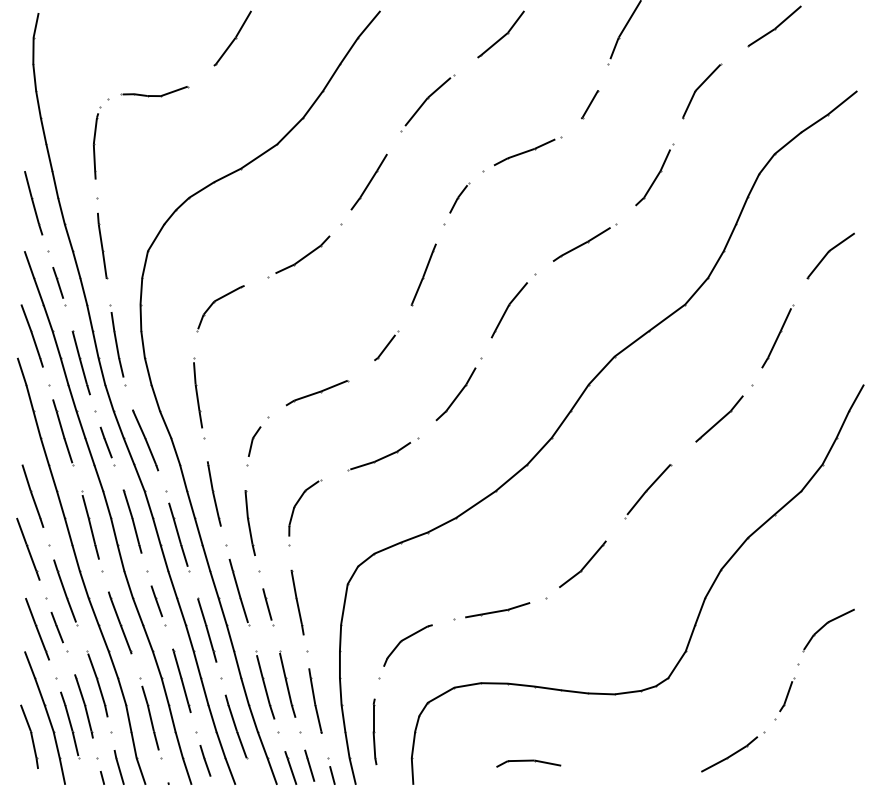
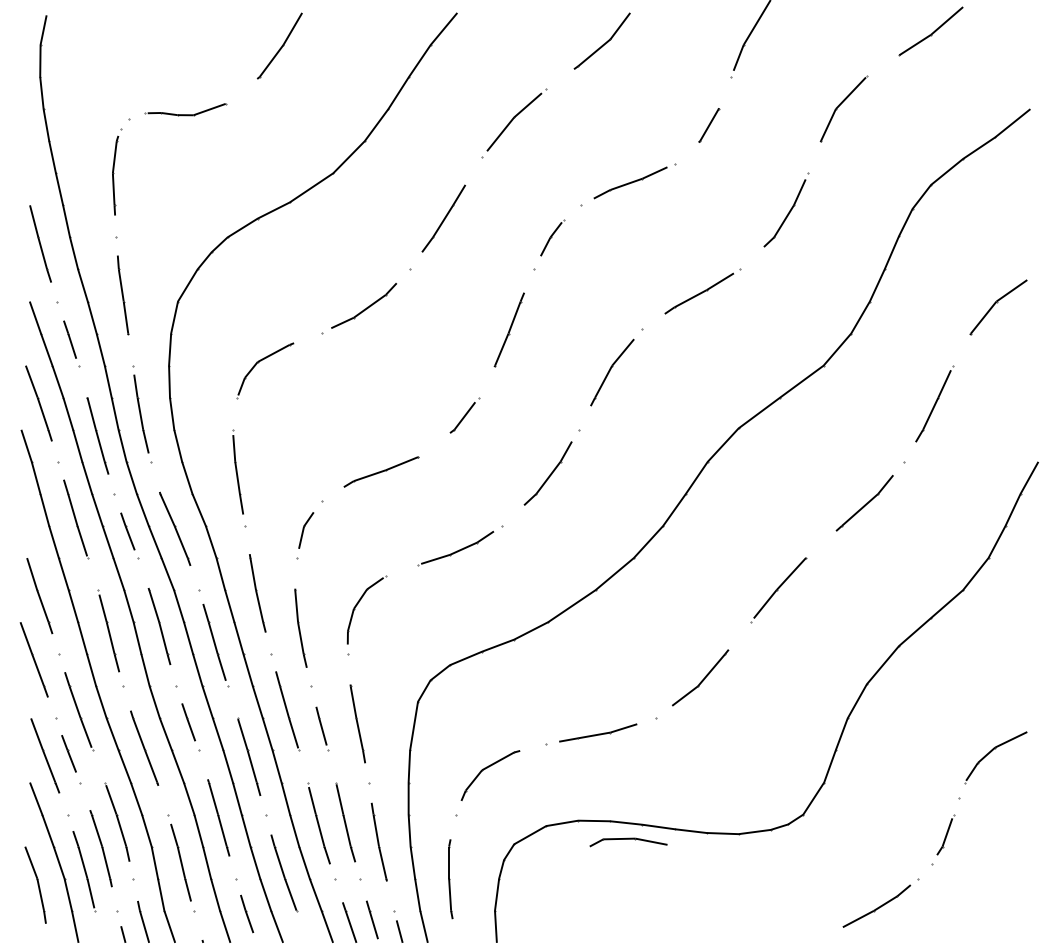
part: (528, 763) -> (628, 842), moved

